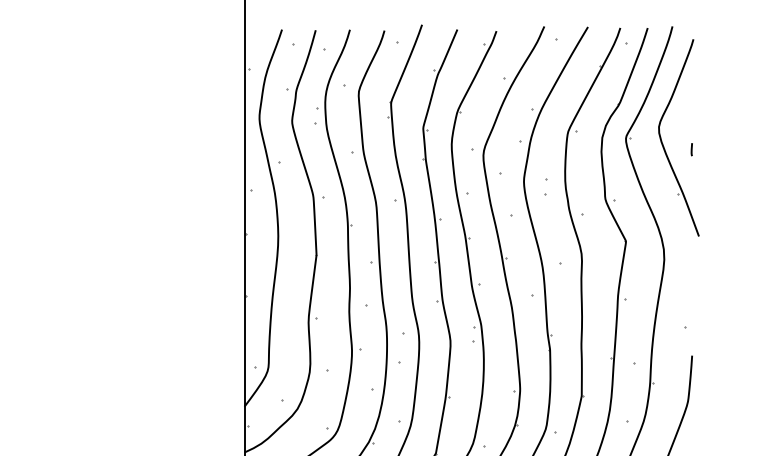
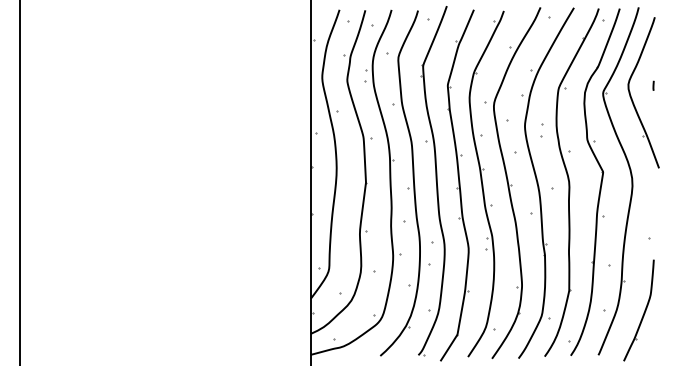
line: (691, 149) -> (653, 85), moved

